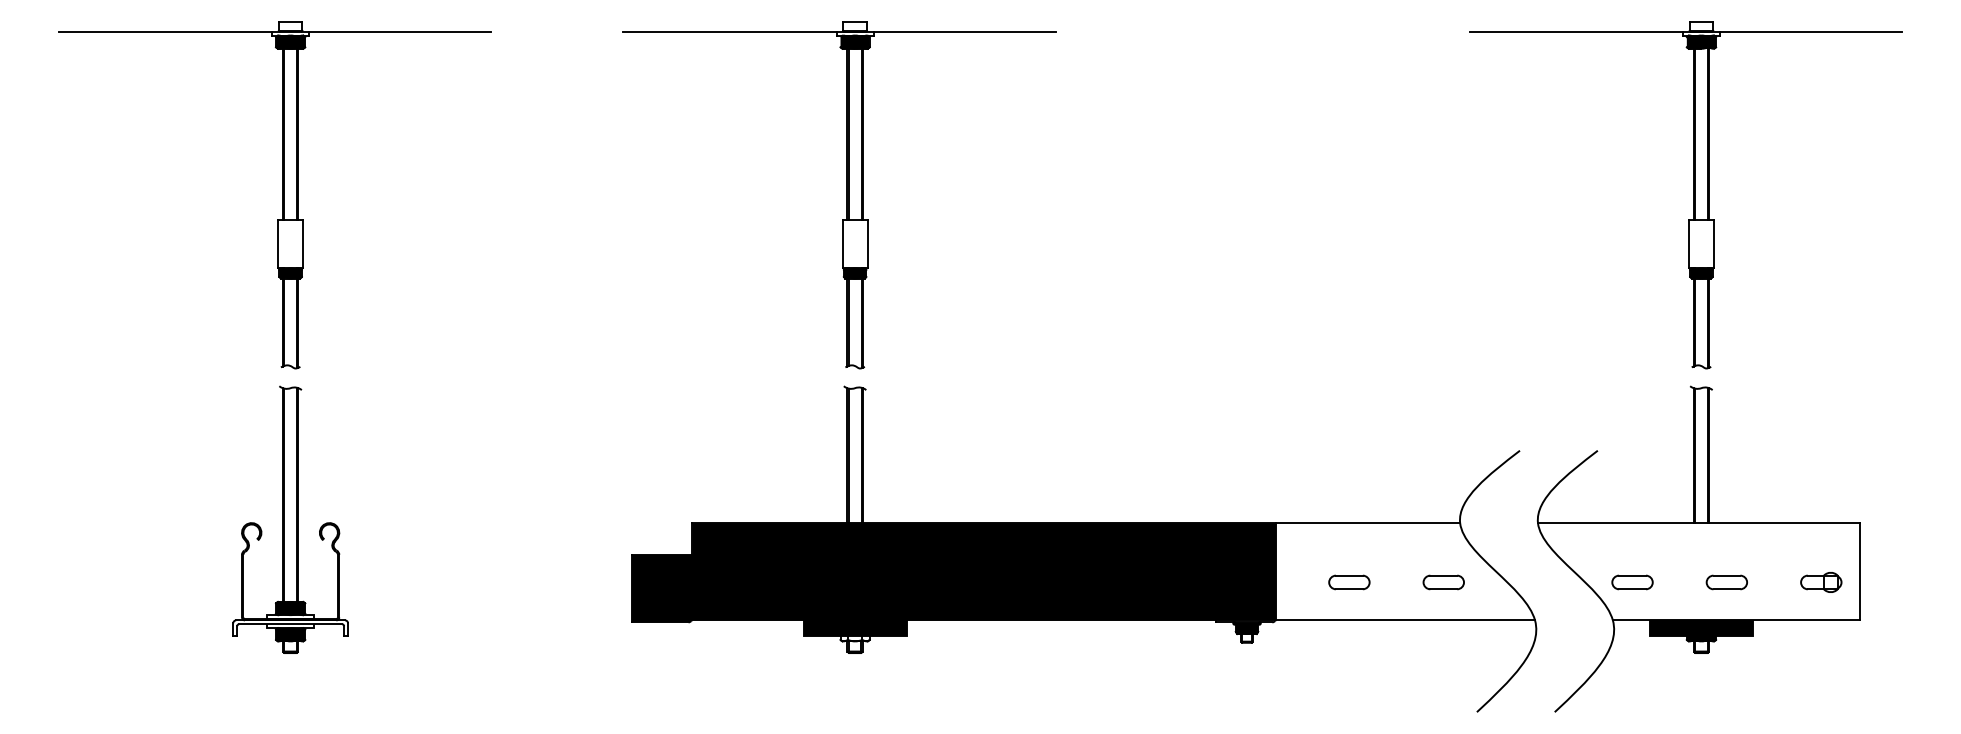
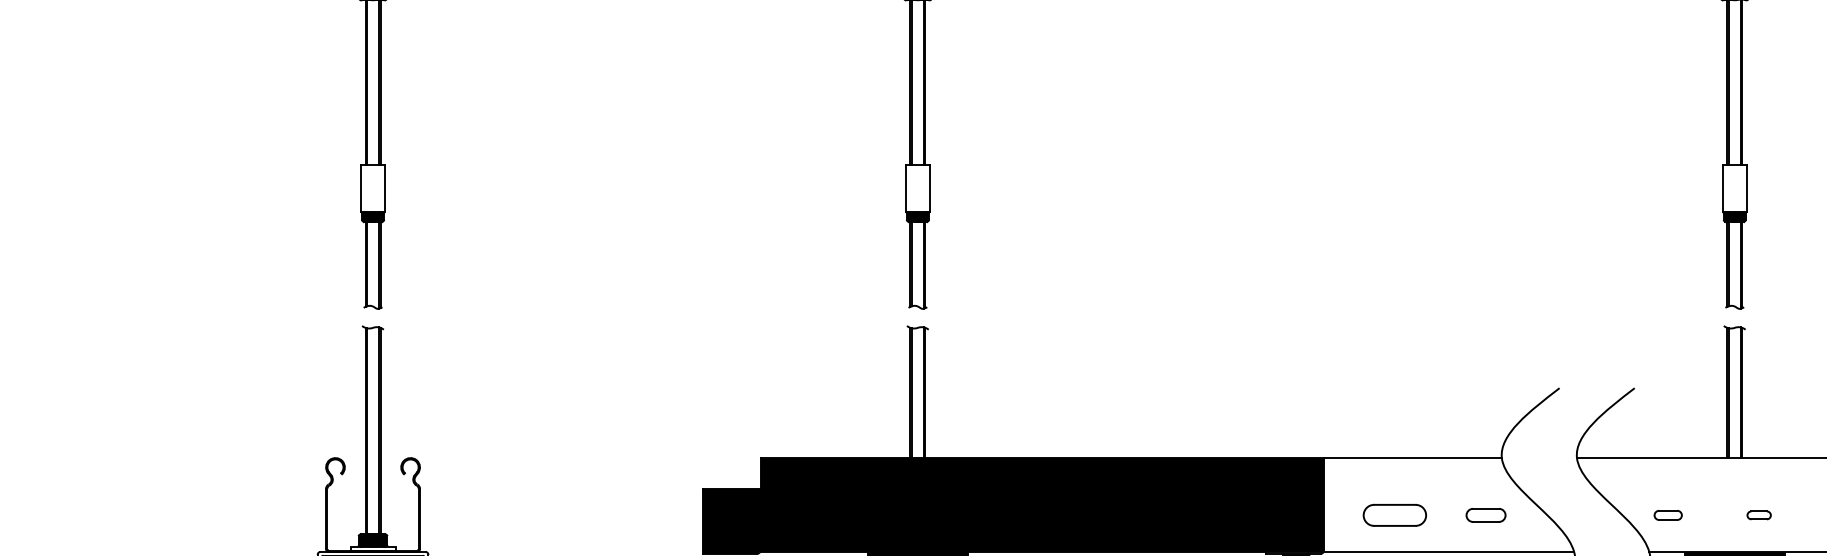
part: (1349, 582) -> (1395, 515), size x1.6
part: (1632, 582) -> (1668, 515), size x0.7
part: (1726, 582) -> (1758, 515), size x0.6

